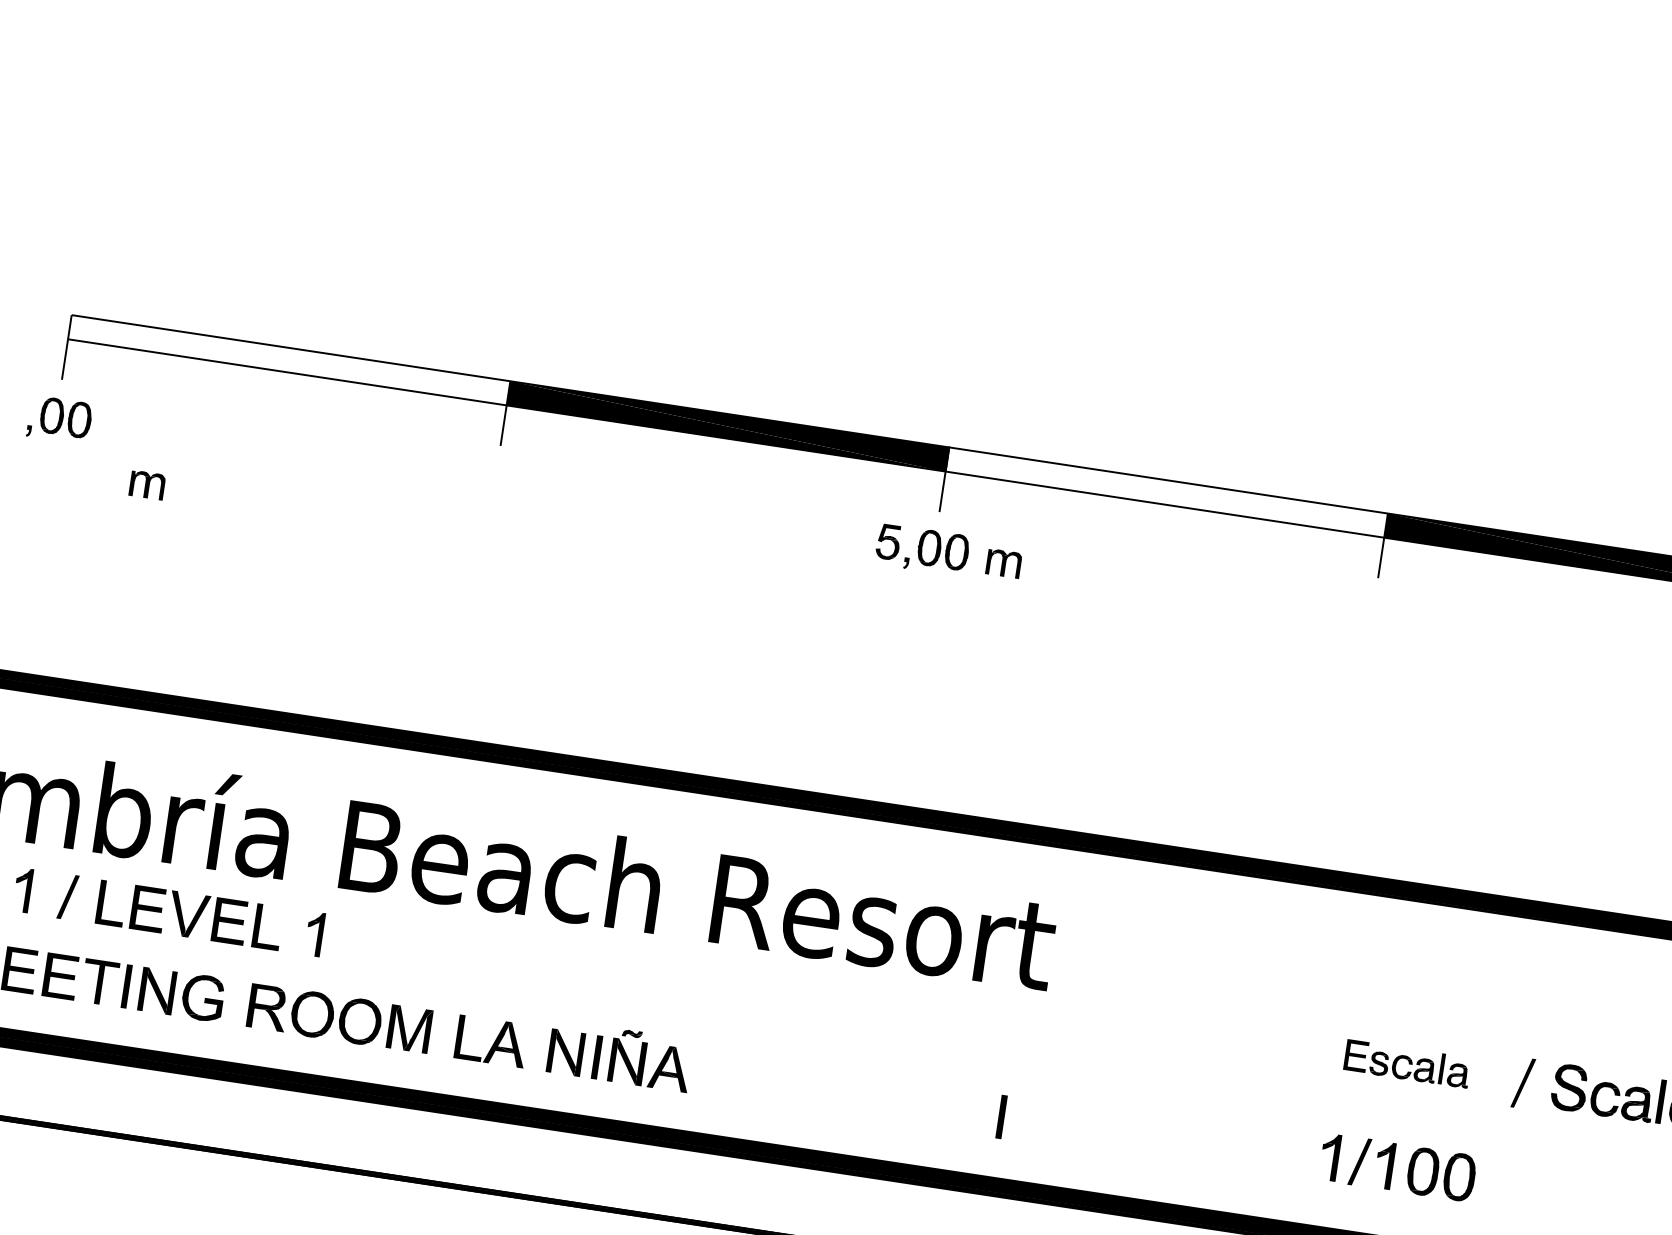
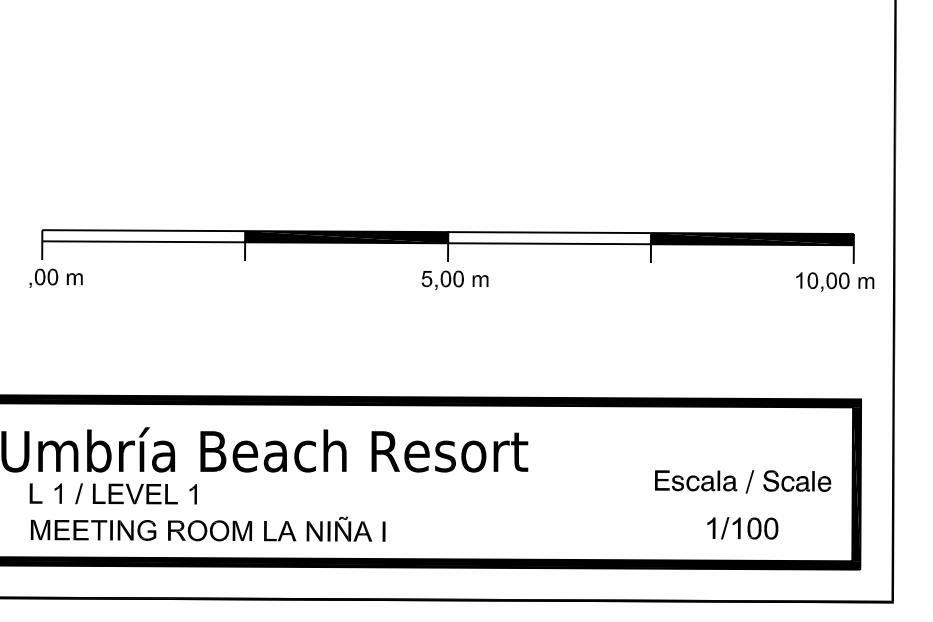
part: (146, 485) -> (74, 279), moved
part: (1408, 1063) -> (696, 480), size x1.43
line: (1000, 1116) -> (383, 531), moved
part: (1397, 1167) -> (742, 528), moved

